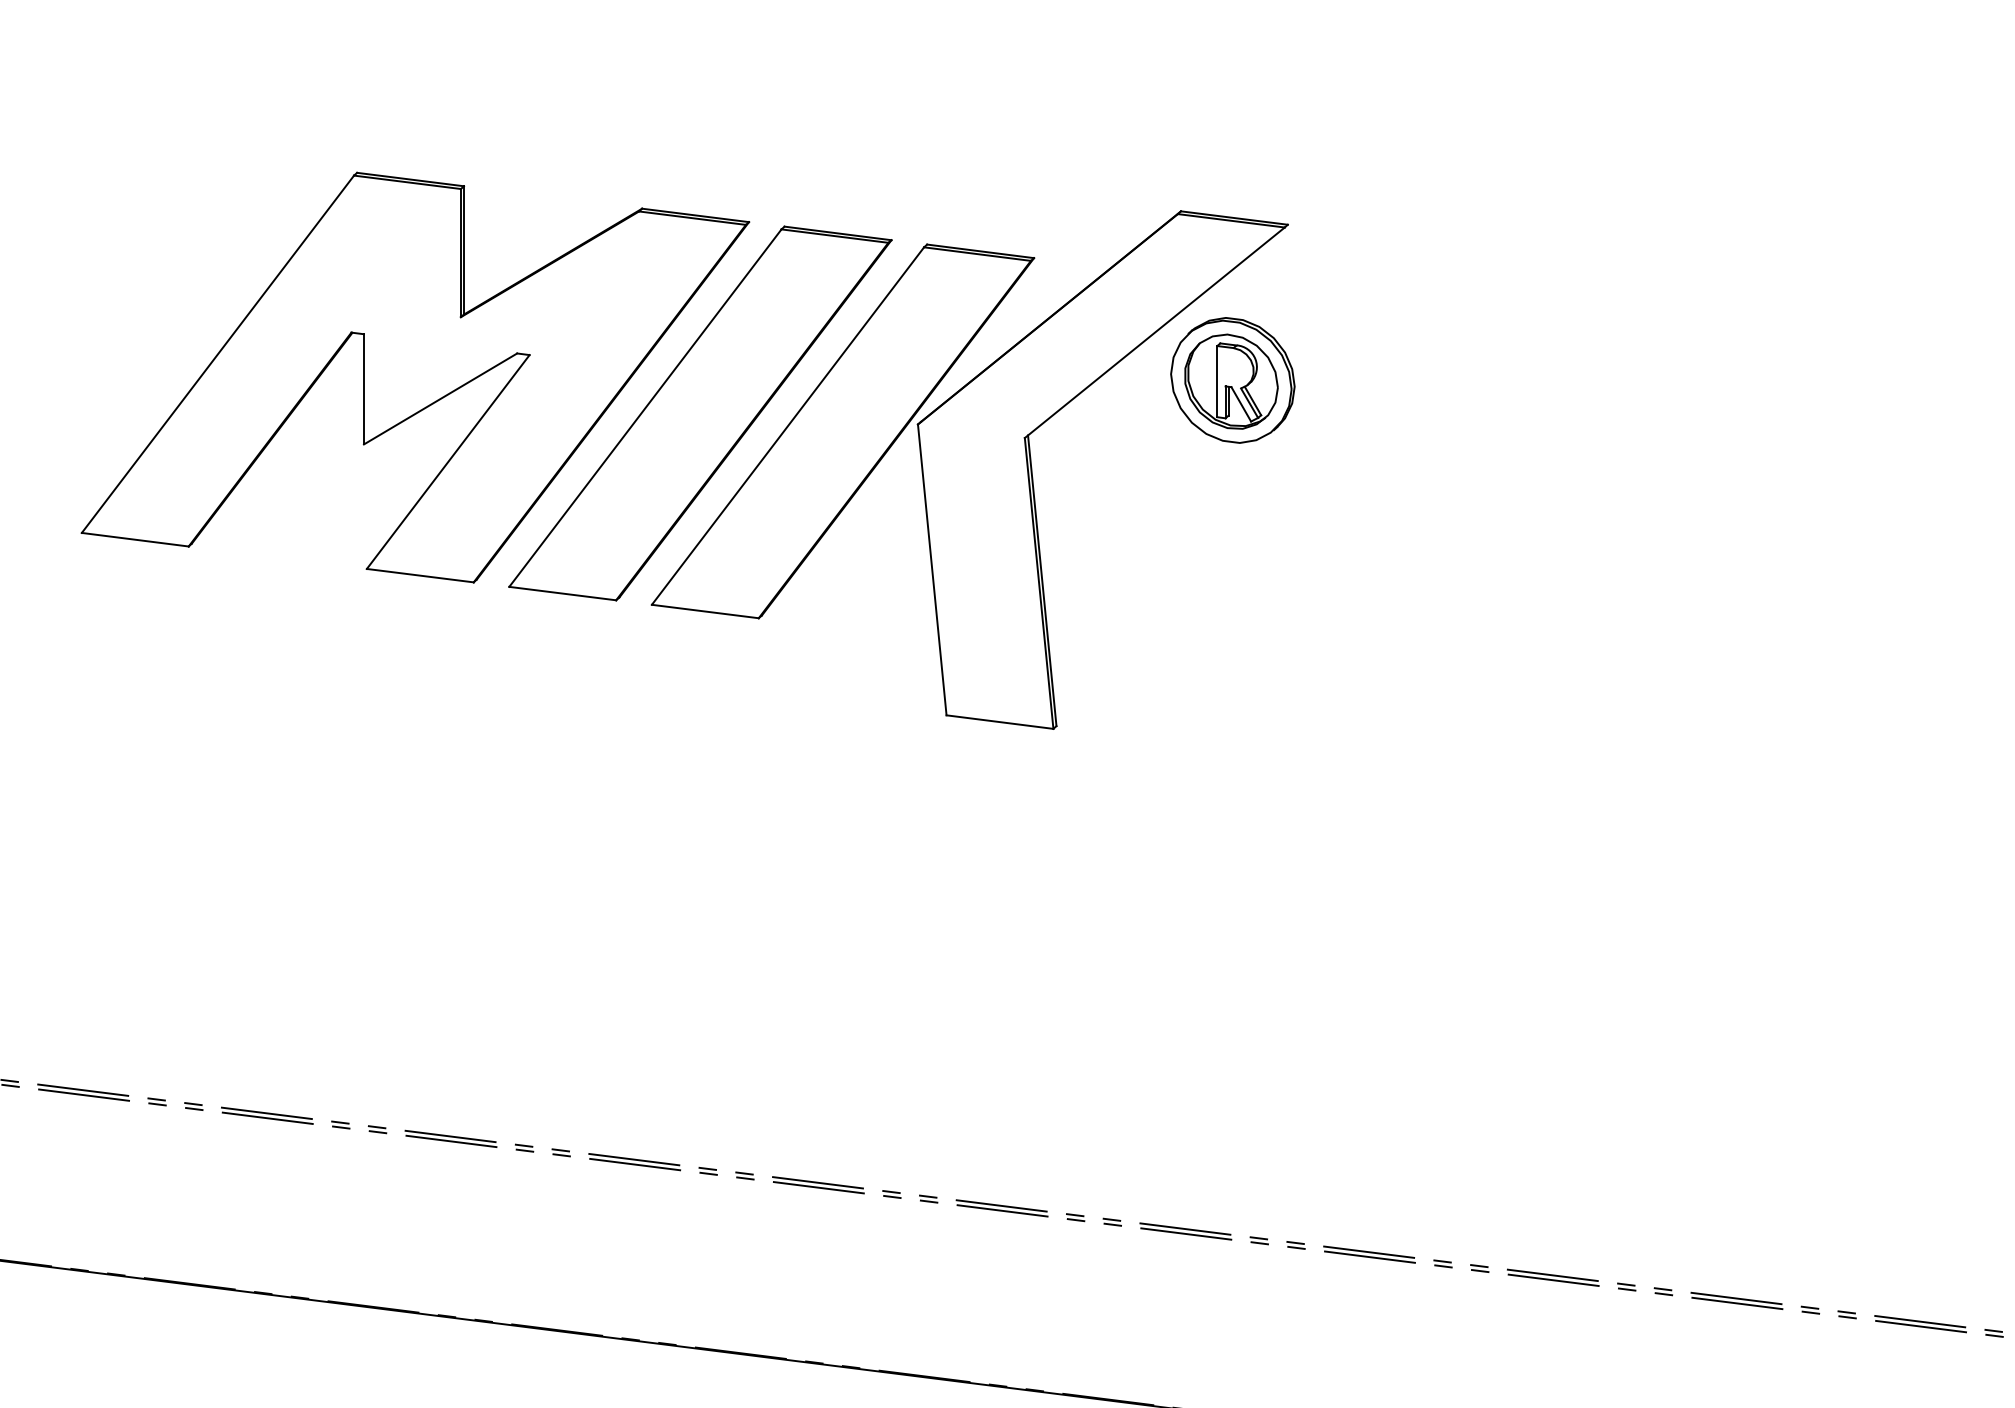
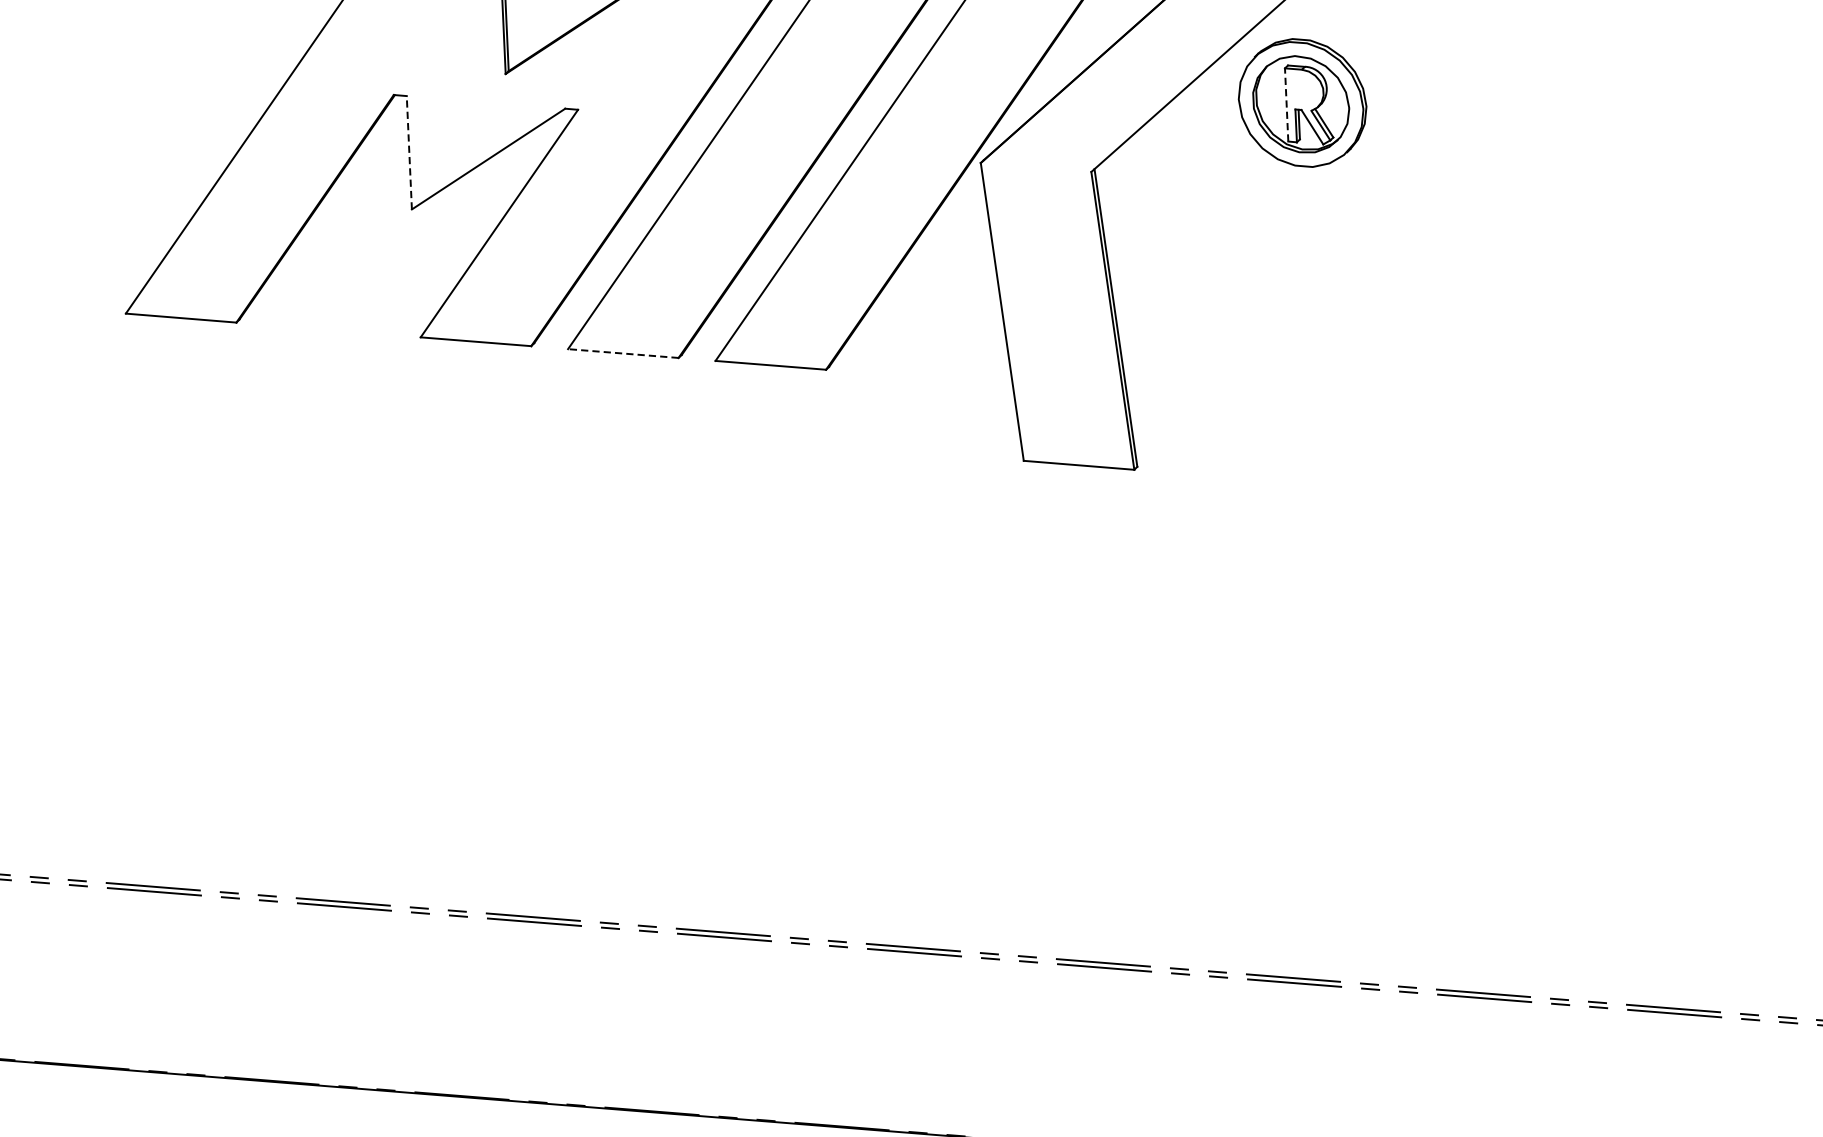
line: (1217, 381) -> (1286, 104), solid -> dashed
line: (363, 388) -> (408, 151), solid -> dashed
line: (562, 593) -> (623, 353), solid -> dashed

